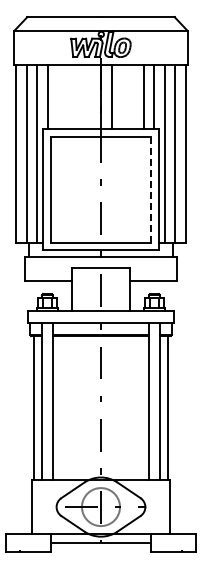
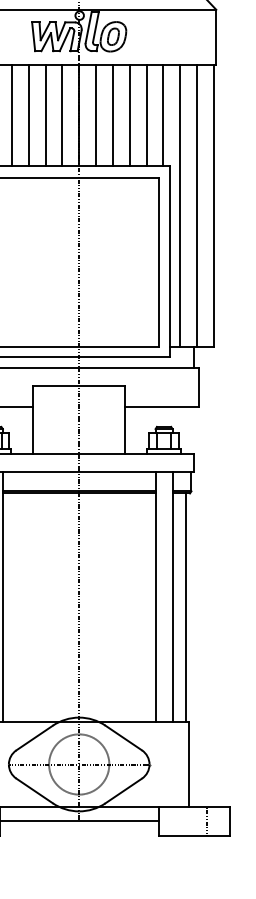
line: (58, 97) -> (11, 115), added
line: (69, 97) -> (29, 115), added
line: (79, 97) -> (45, 115), added
line: (90, 97) -> (62, 115), added
line: (122, 97) -> (113, 115), added
line: (132, 97) -> (129, 115), added
line: (151, 189) -> (159, 261), dashed -> solid

